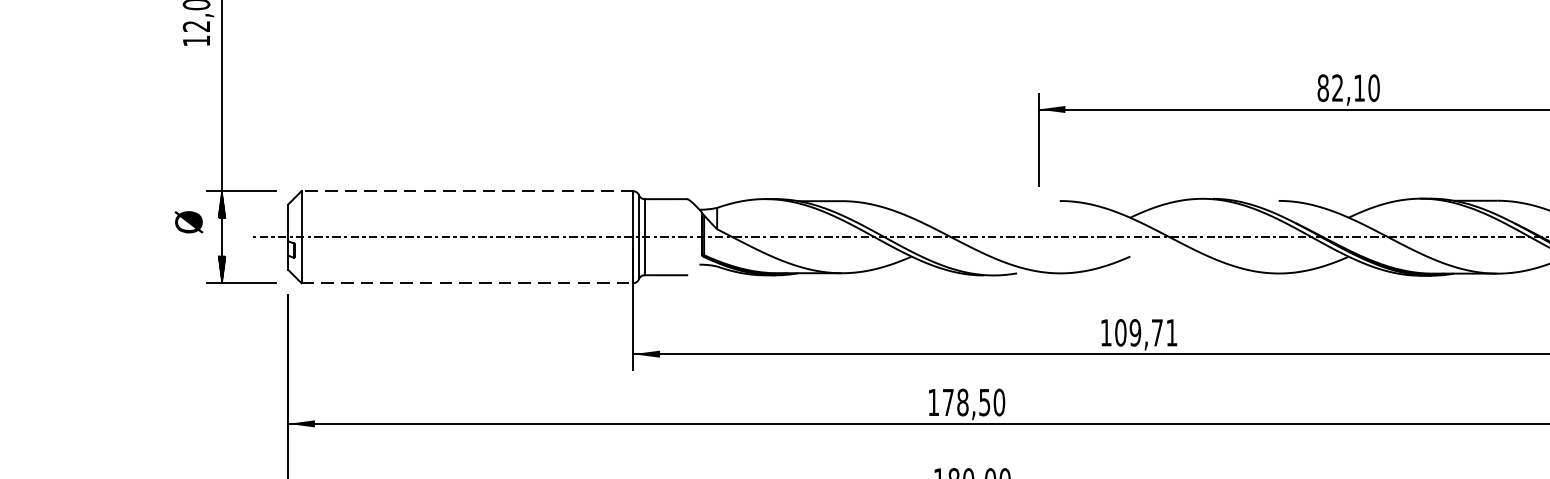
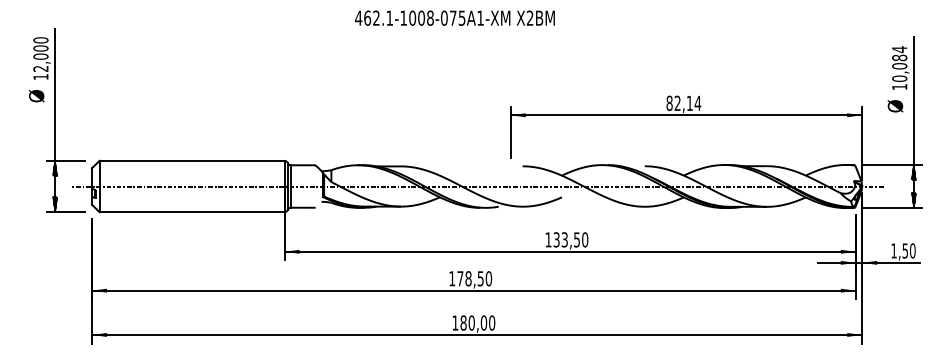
text: (1373, 86) -> (697, 102), 82,10 -> 82,14
line: (468, 190) -> (192, 160), dashed -> solid
text: (188, 222) -> (36, 96), moved
line: (468, 283) -> (192, 212), dashed -> solid
text: (1145, 332) -> (570, 239), 109,71 -> 133,50

